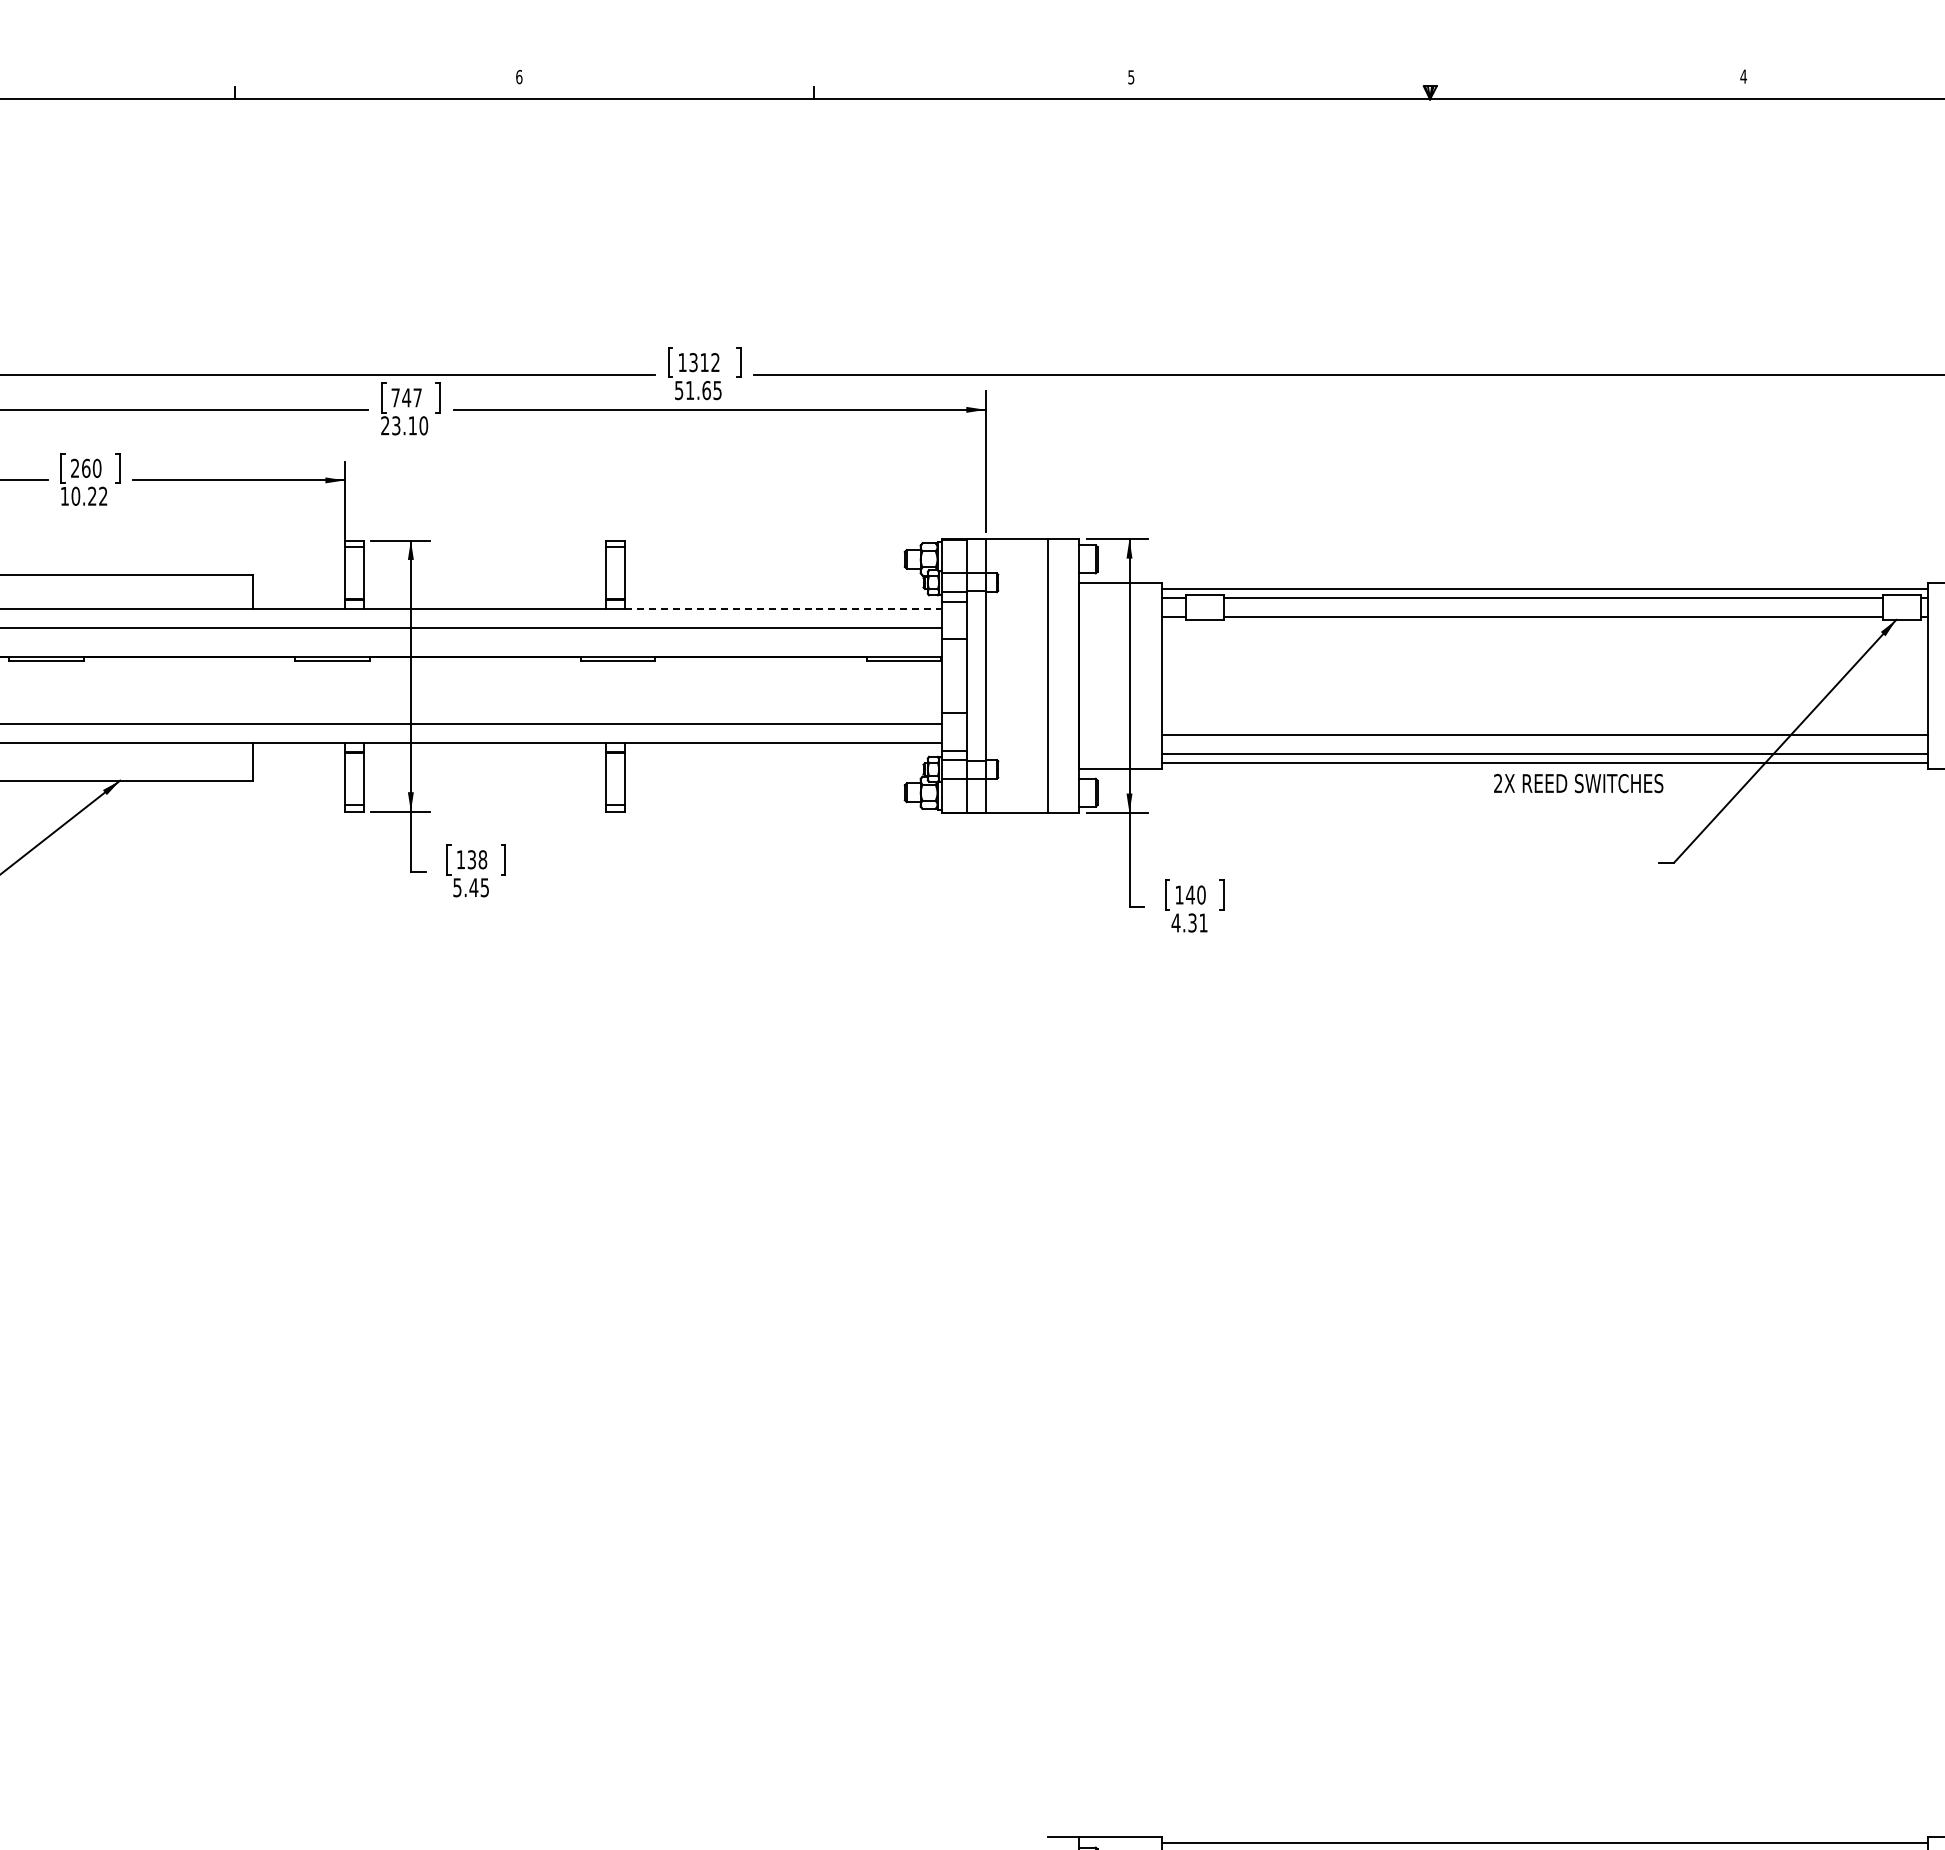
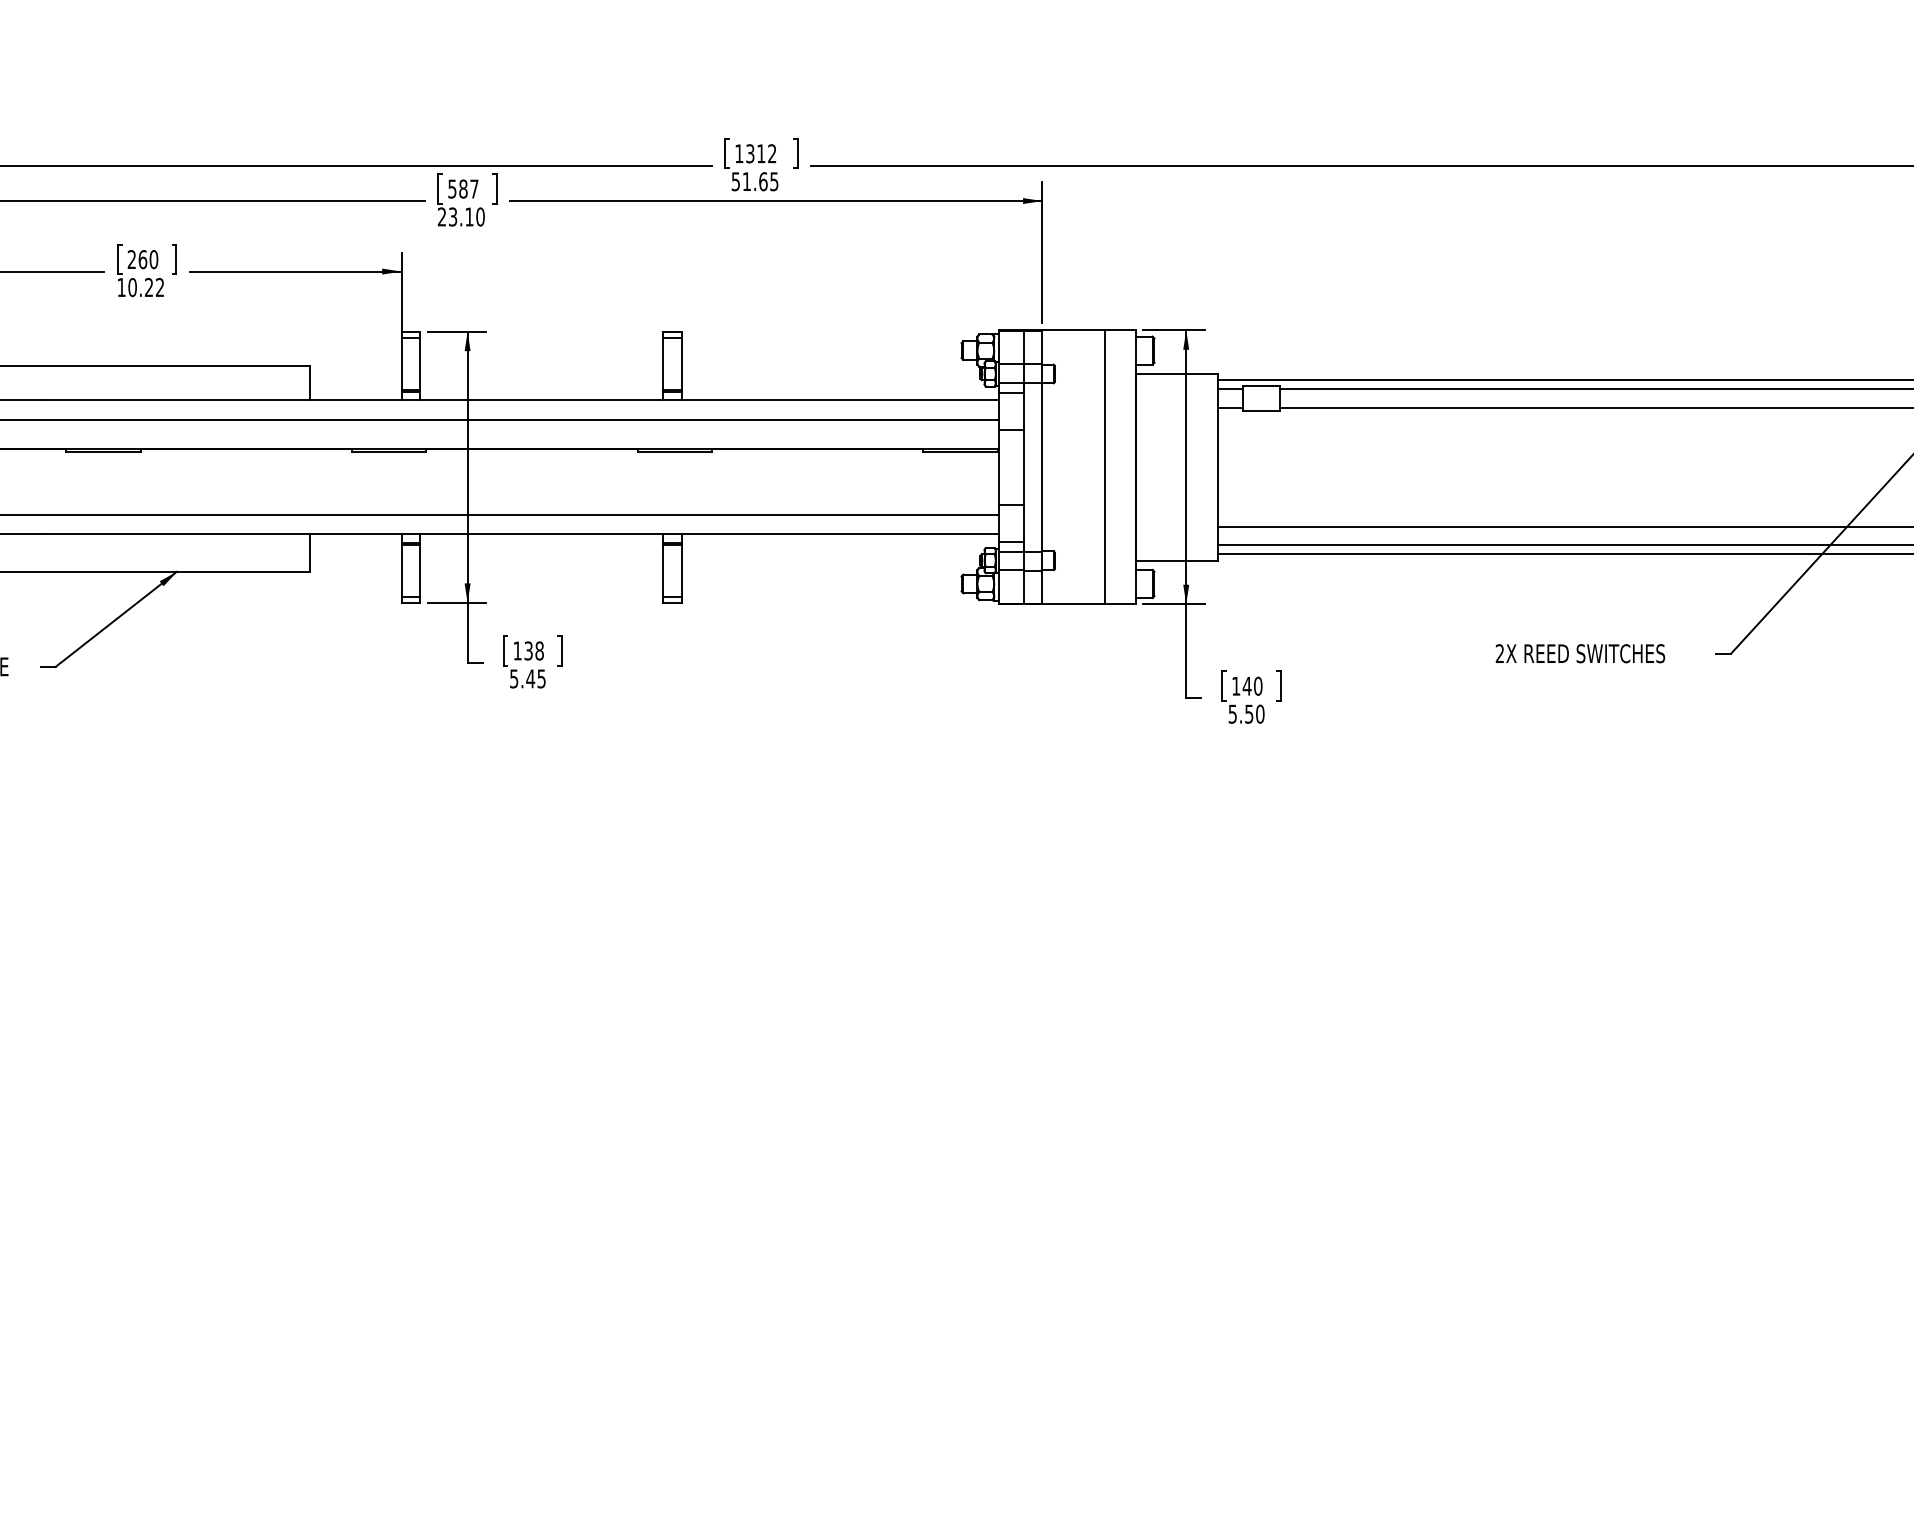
text: (401, 397) -> (458, 188), 747 -> 587
line: (783, 609) -> (840, 400), dashed -> solid
text: (1578, 783) -> (1580, 653), moved
text: (1189, 922) -> (1246, 713), 4.31 -> 5.50

